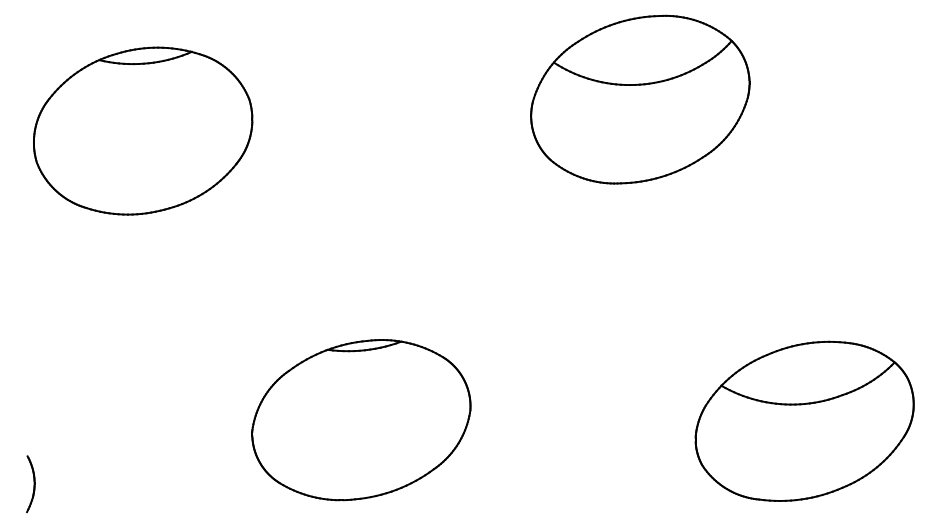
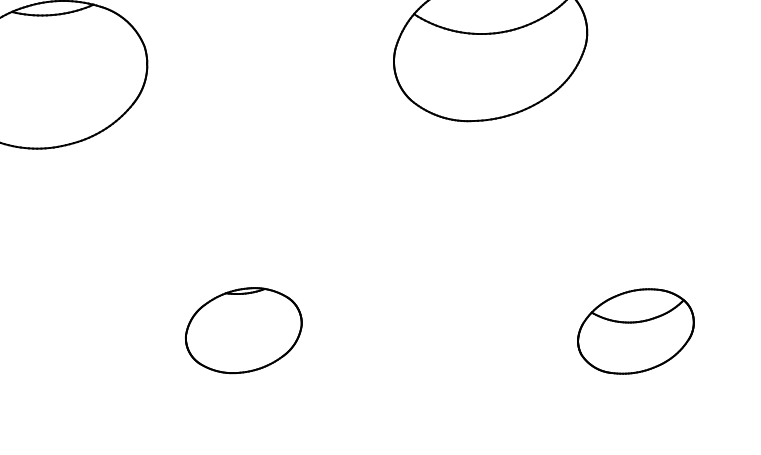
part: (361, 420) -> (243, 330), size x0.6
part: (804, 420) -> (635, 330), size x0.6

